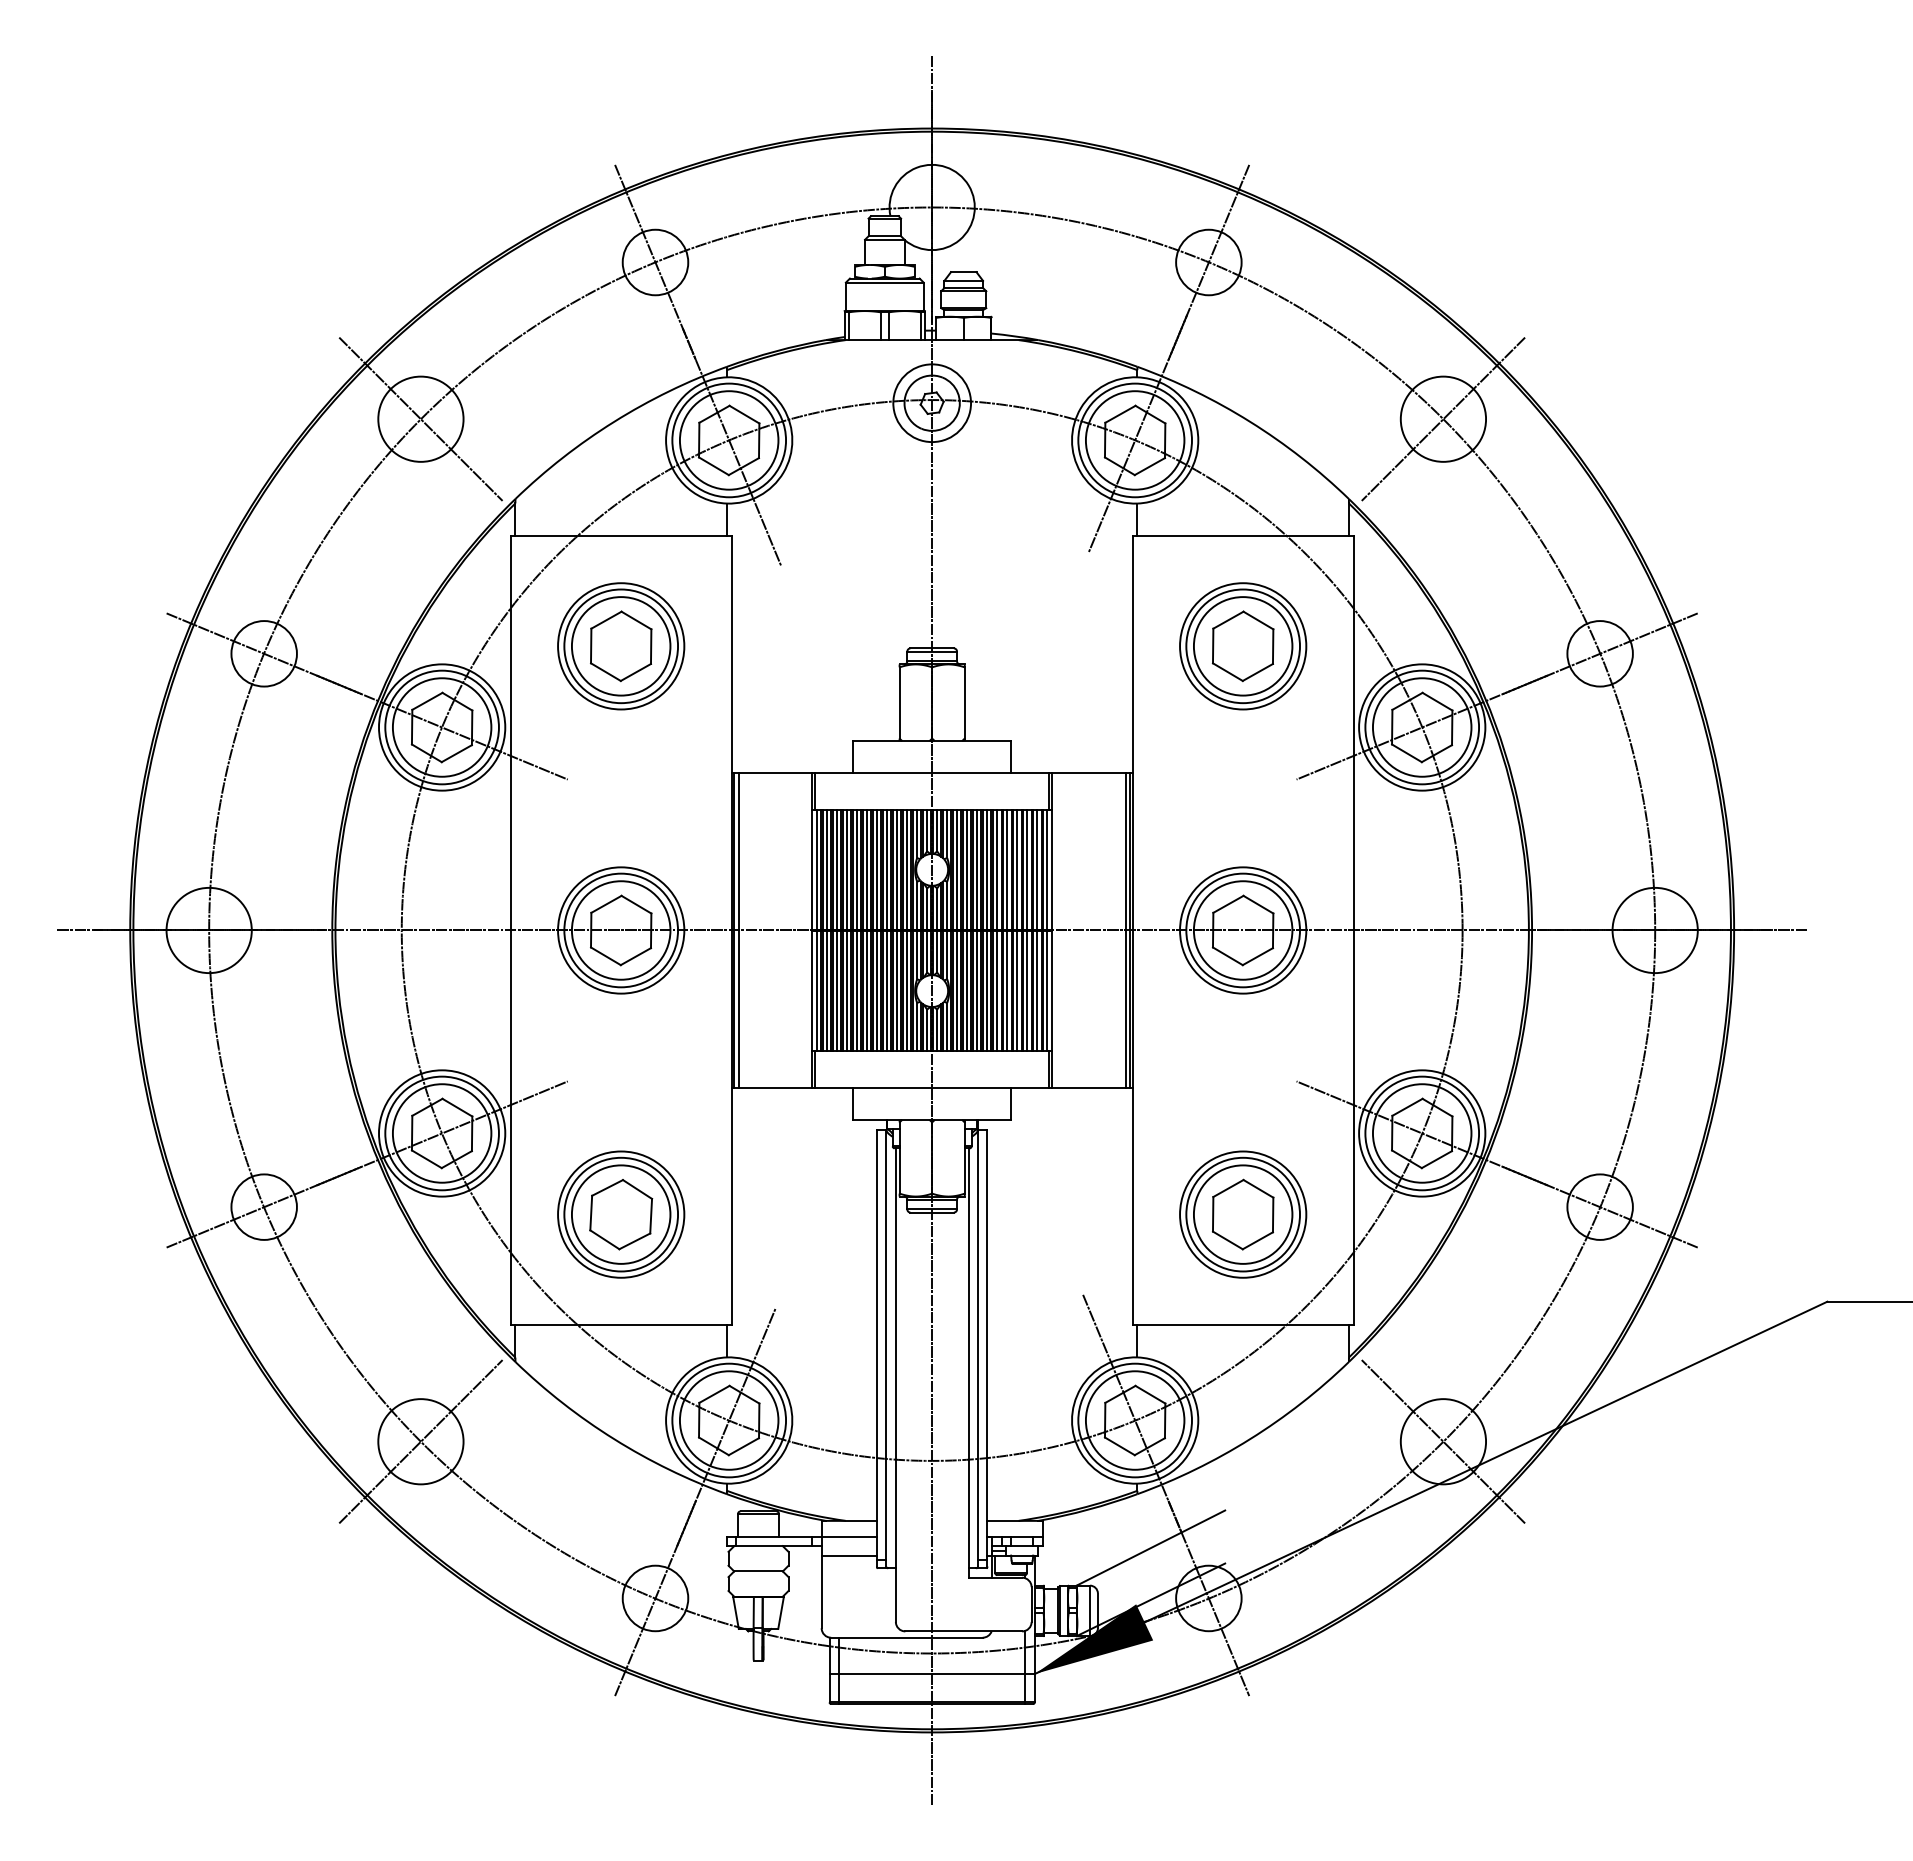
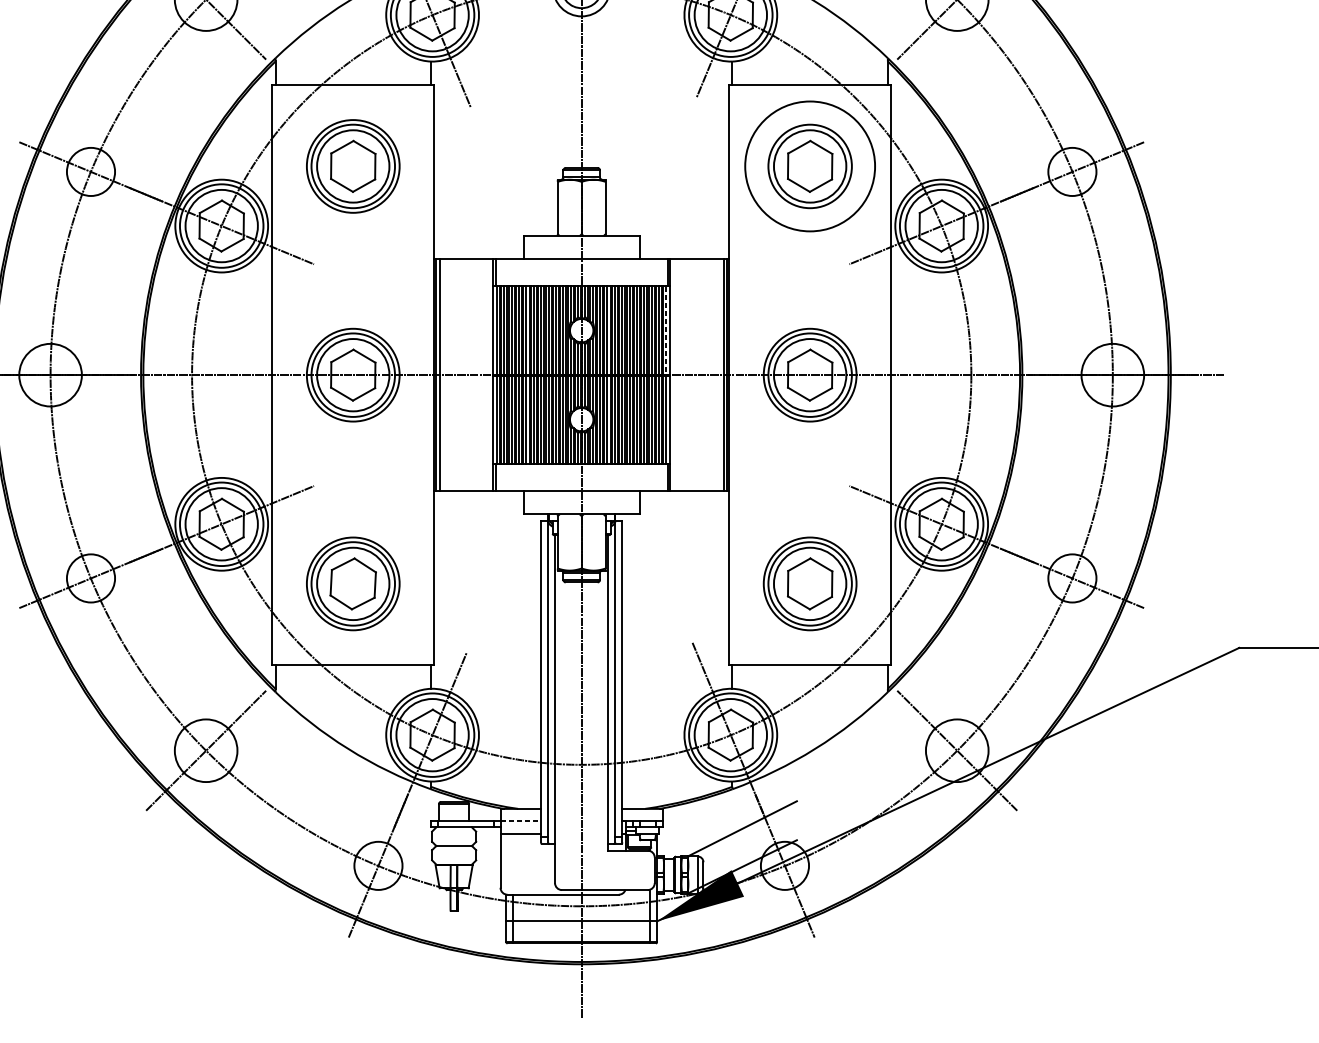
circle: (1243, 646) -> (810, 166), size x1.4
line: (1047, 870) -> (666, 331), solid -> dashed
line: (849, 1536) -> (520, 820), solid -> dashed

